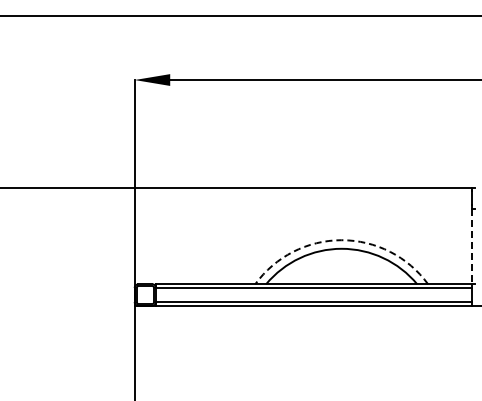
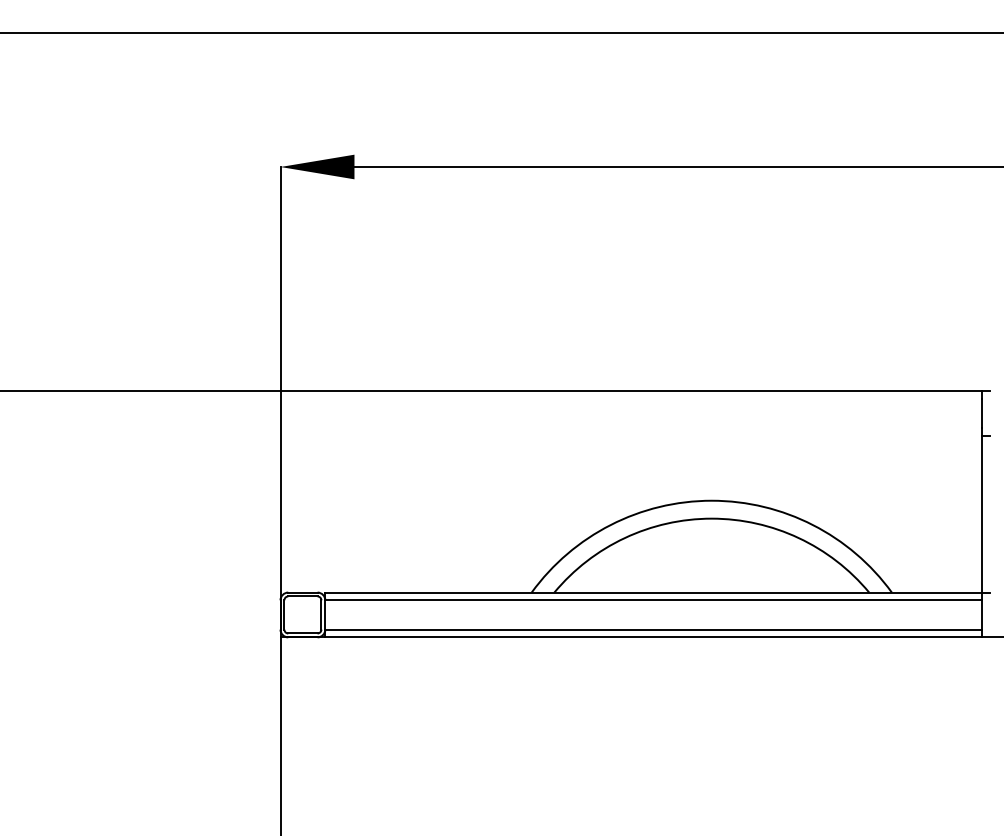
arc: (341, 240) -> (711, 501), dashed -> solid
line: (471, 246) -> (982, 513), dashed -> solid

